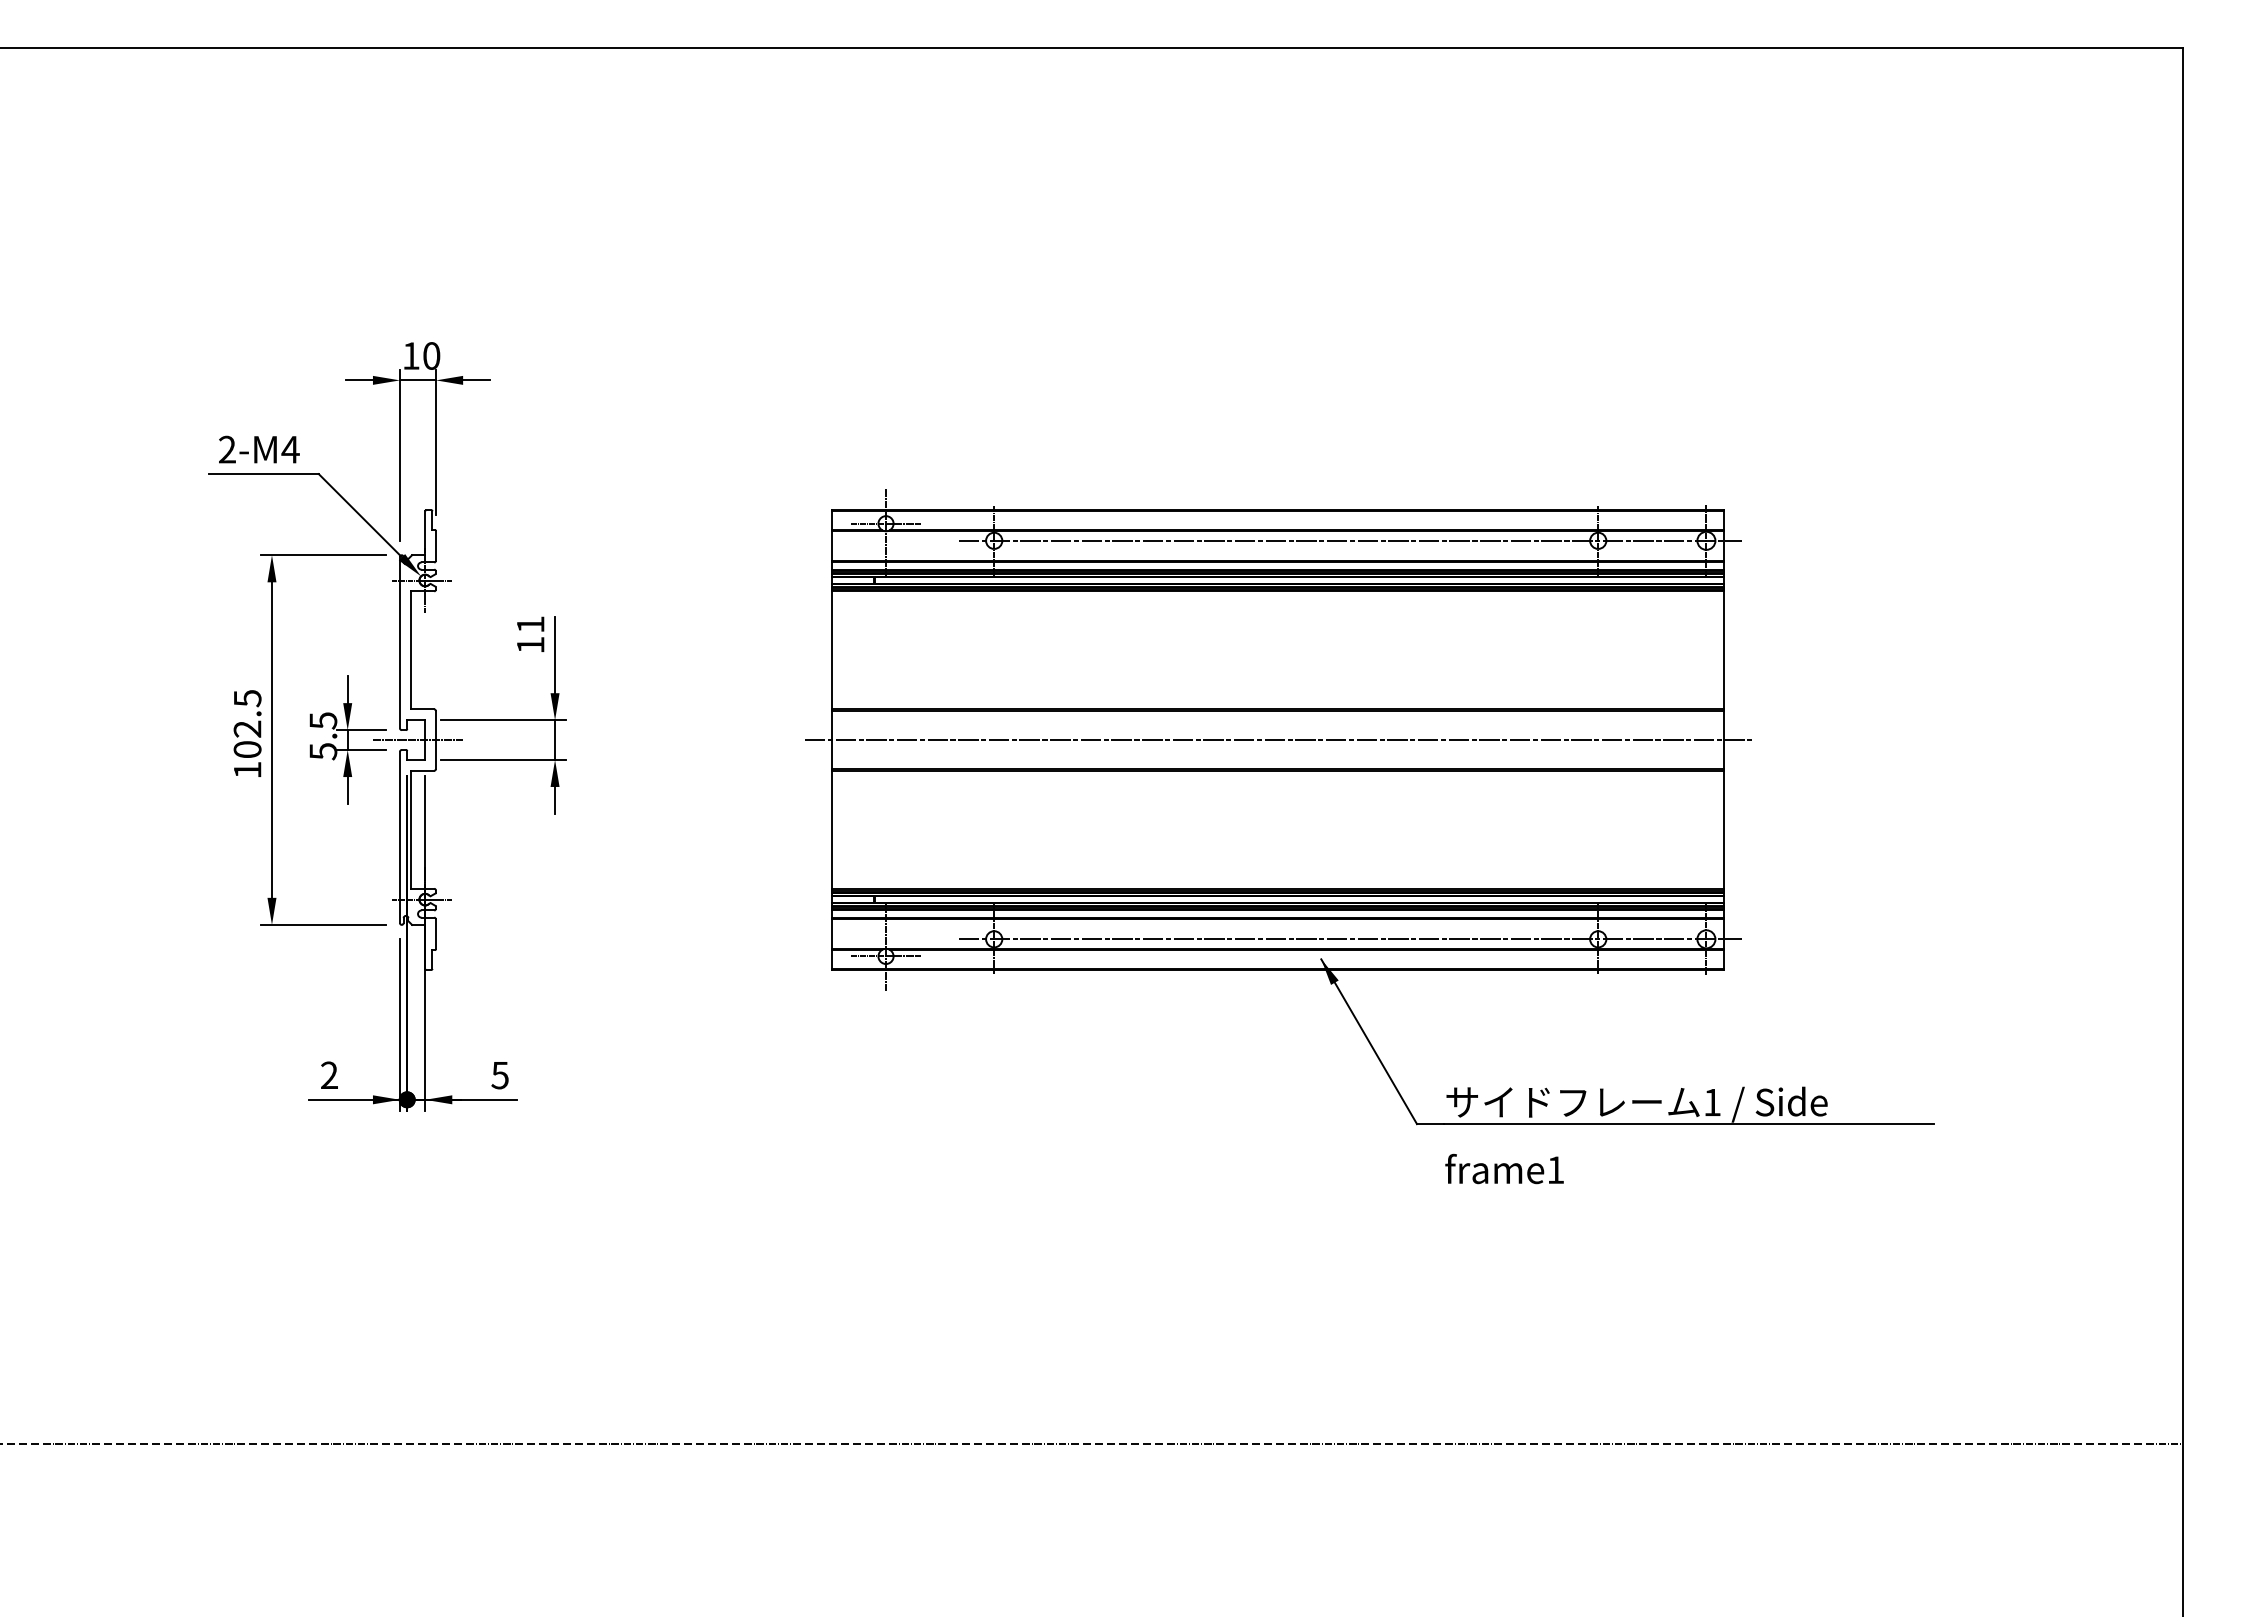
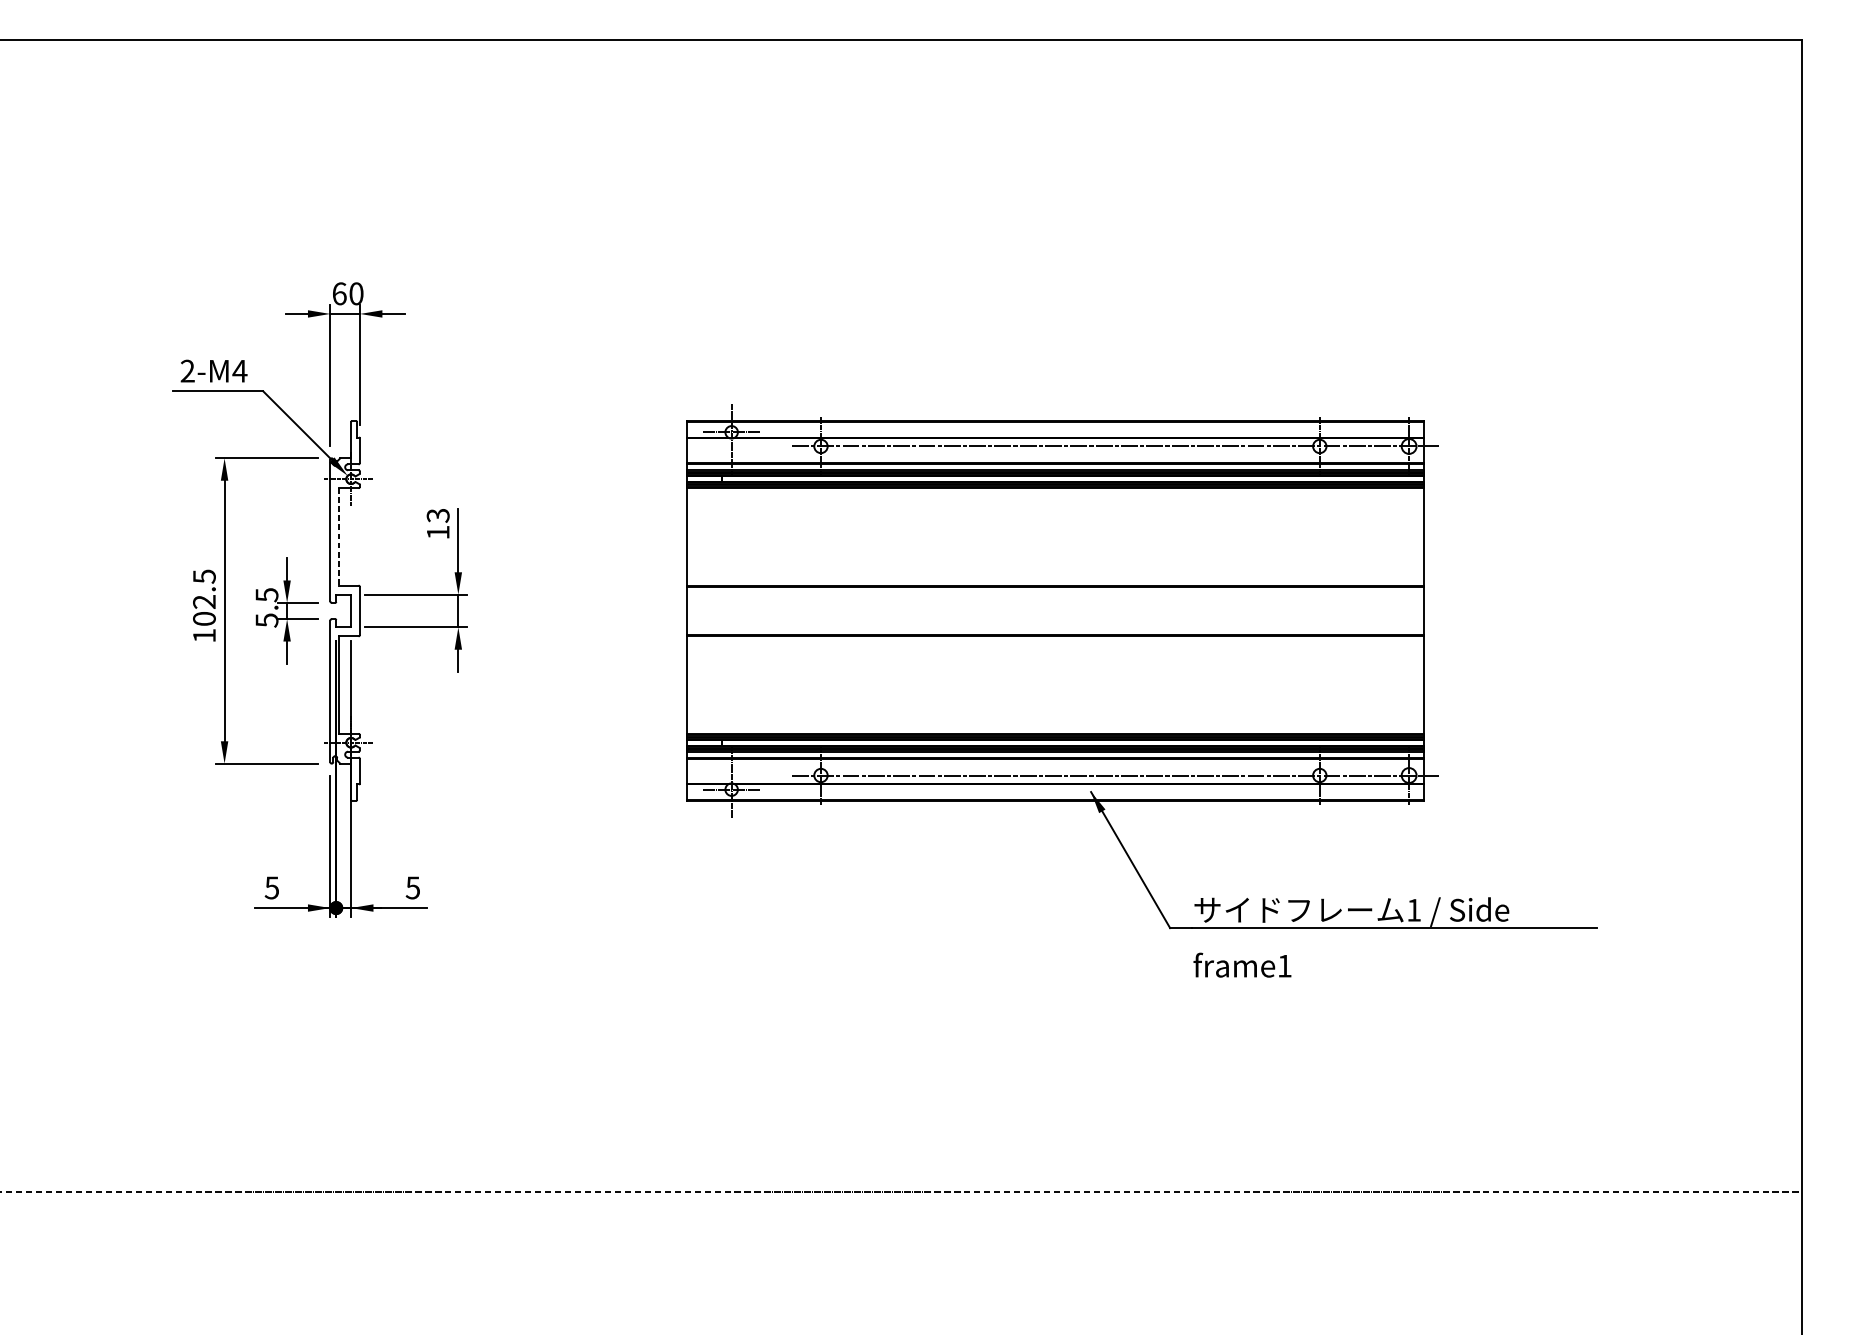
text: (411, 355) -> (339, 293), 10 -> 60
text: (530, 624) -> (438, 515), 11 -> 13
line: (410, 650) -> (338, 537), solid -> dashed
line: (417, 740) -> (344, 611), removed
line: (1277, 740) -> (1054, 611), removed
text: (328, 1075) -> (271, 887), 2 -> 5

